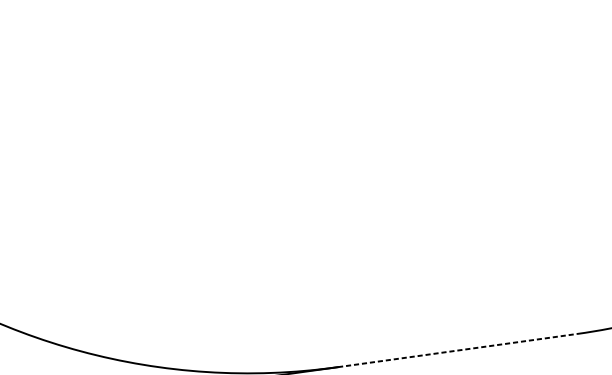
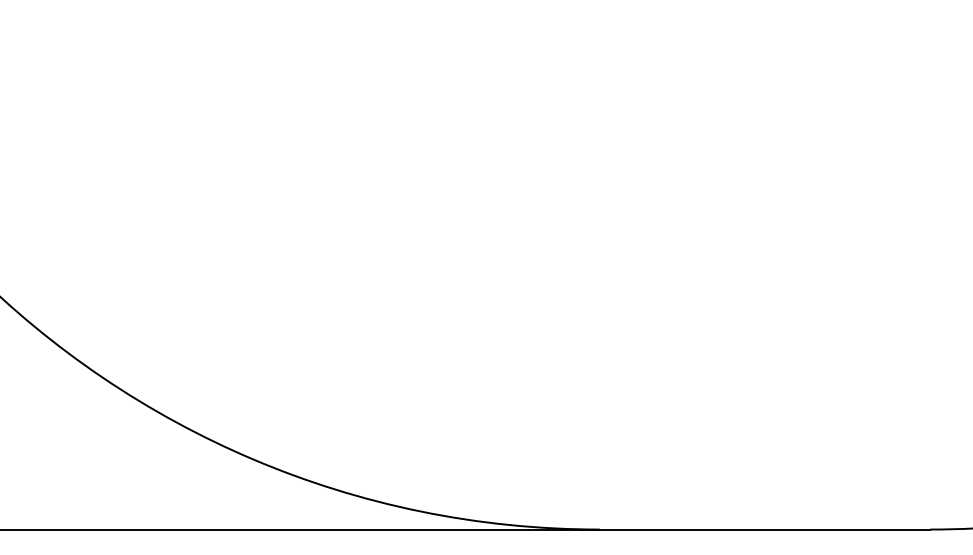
line: (457, 350) -> (765, 529), dashed -> solid

